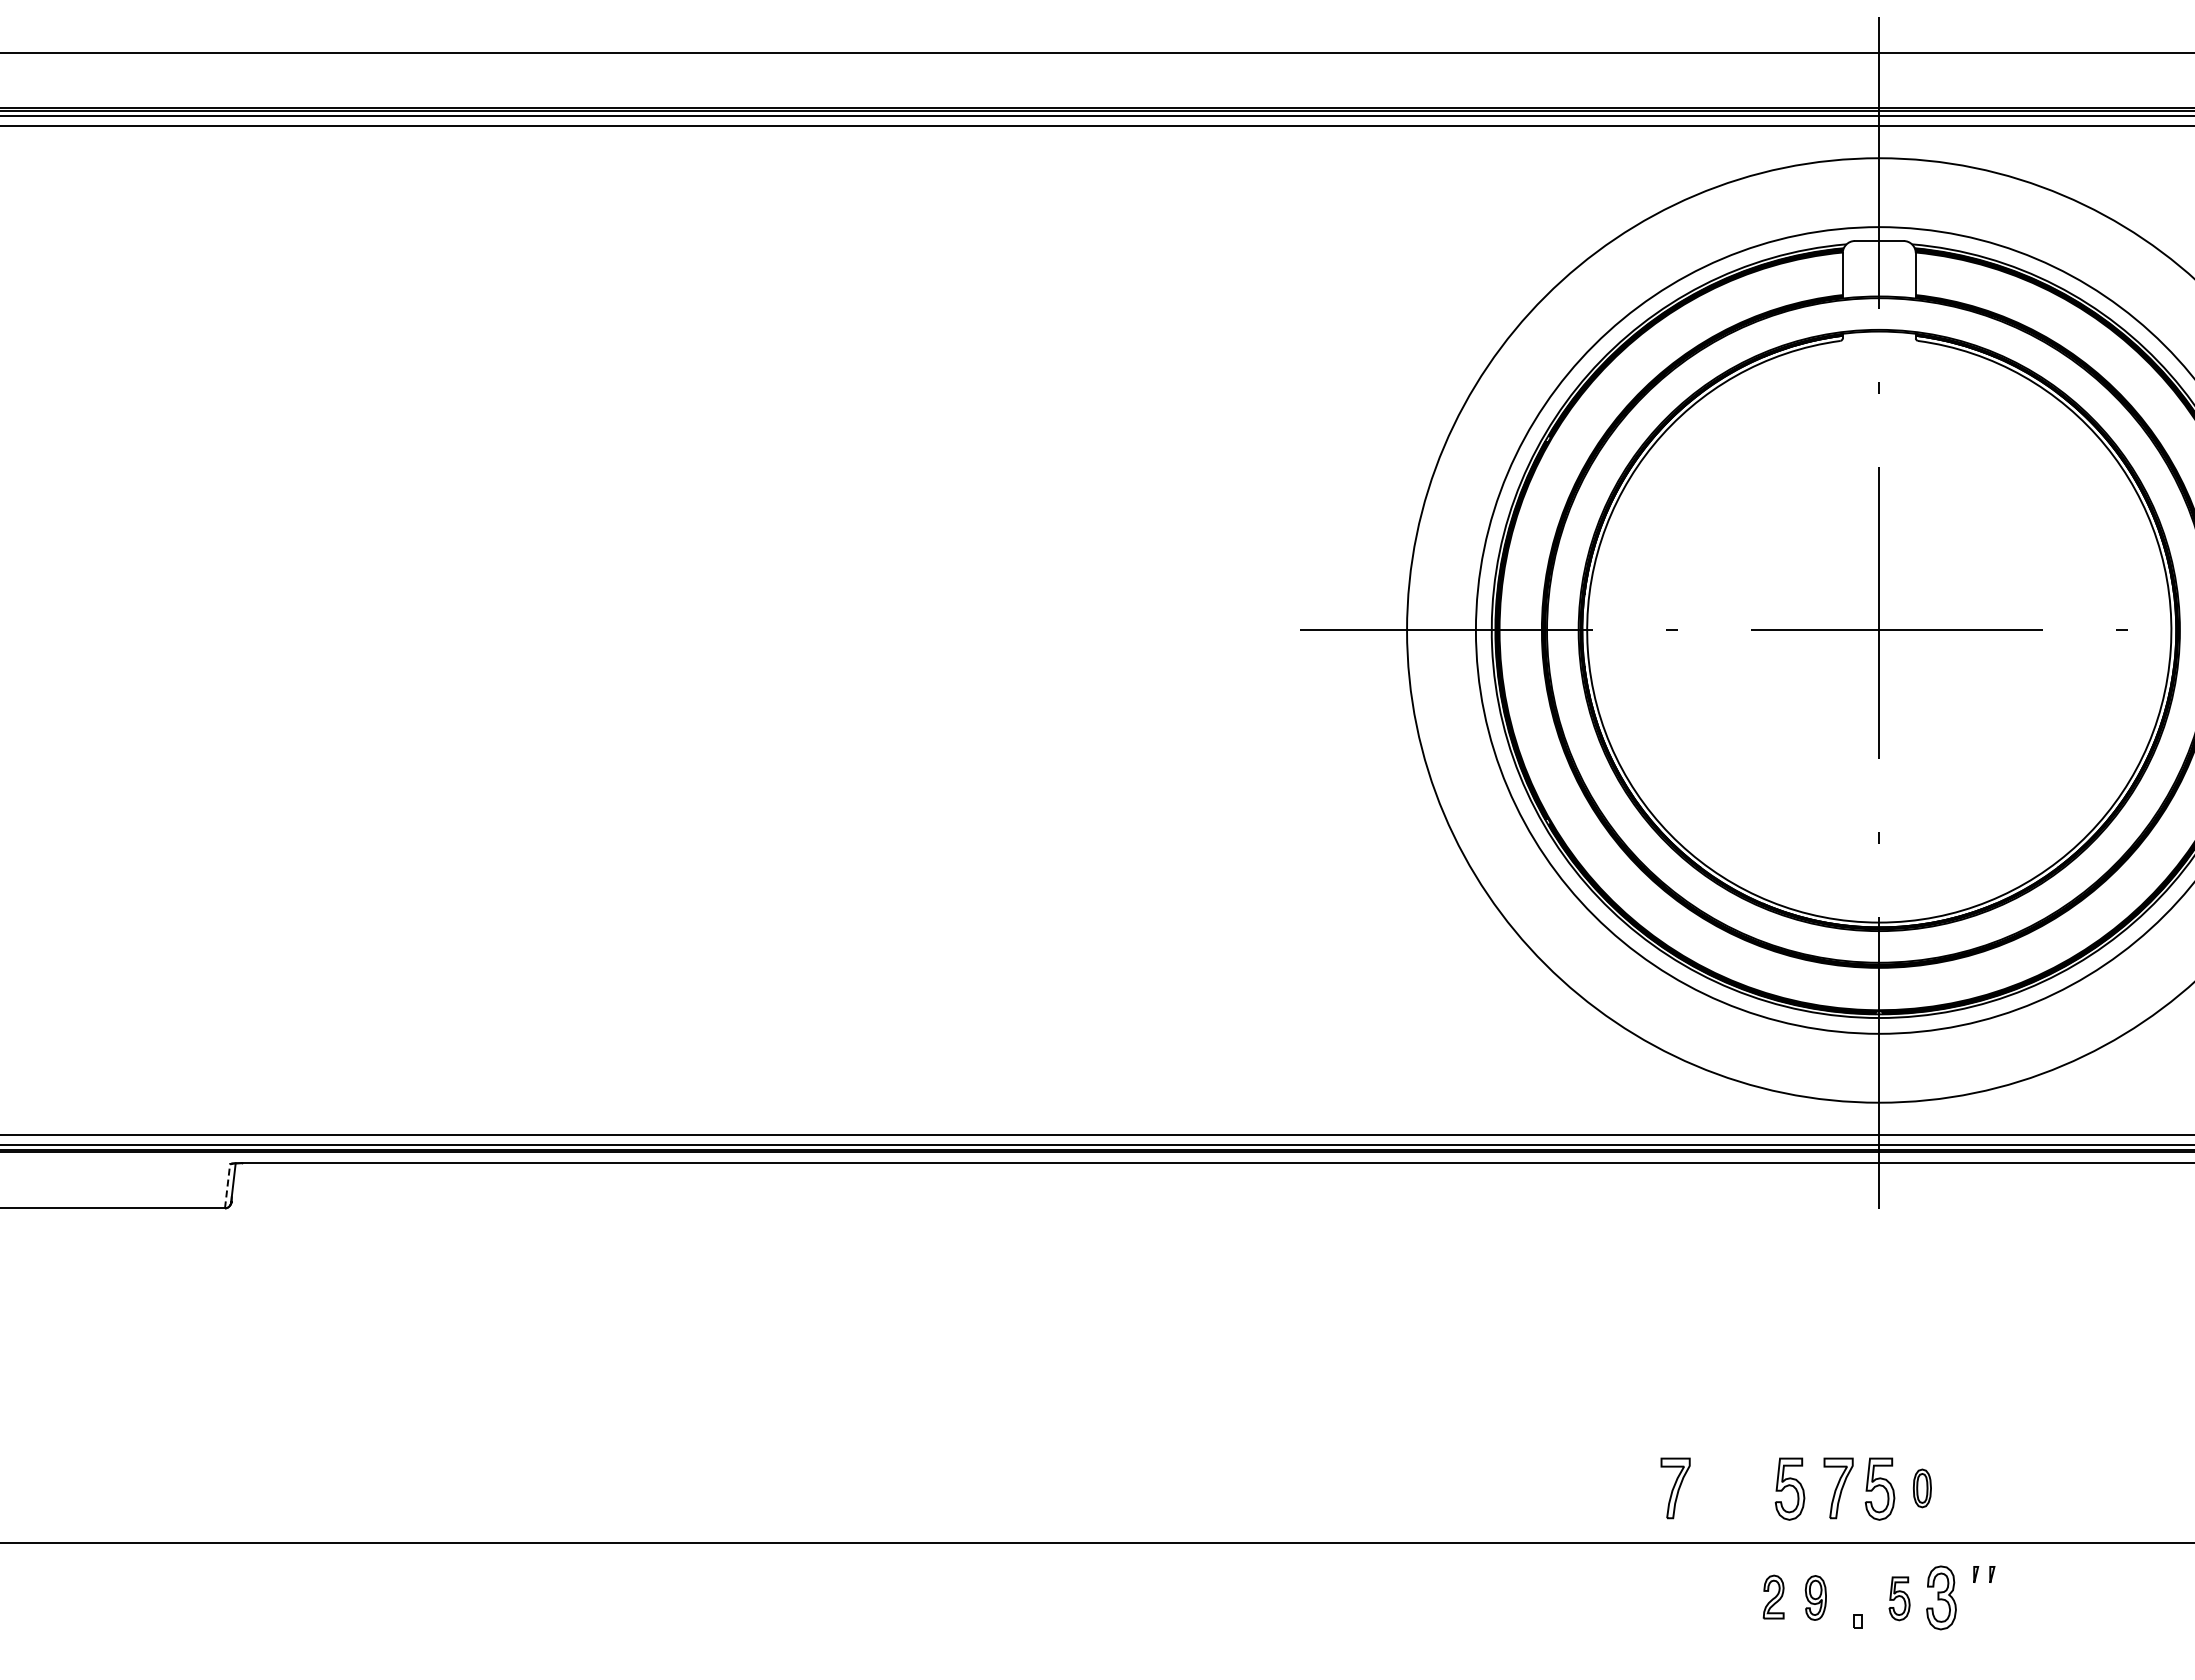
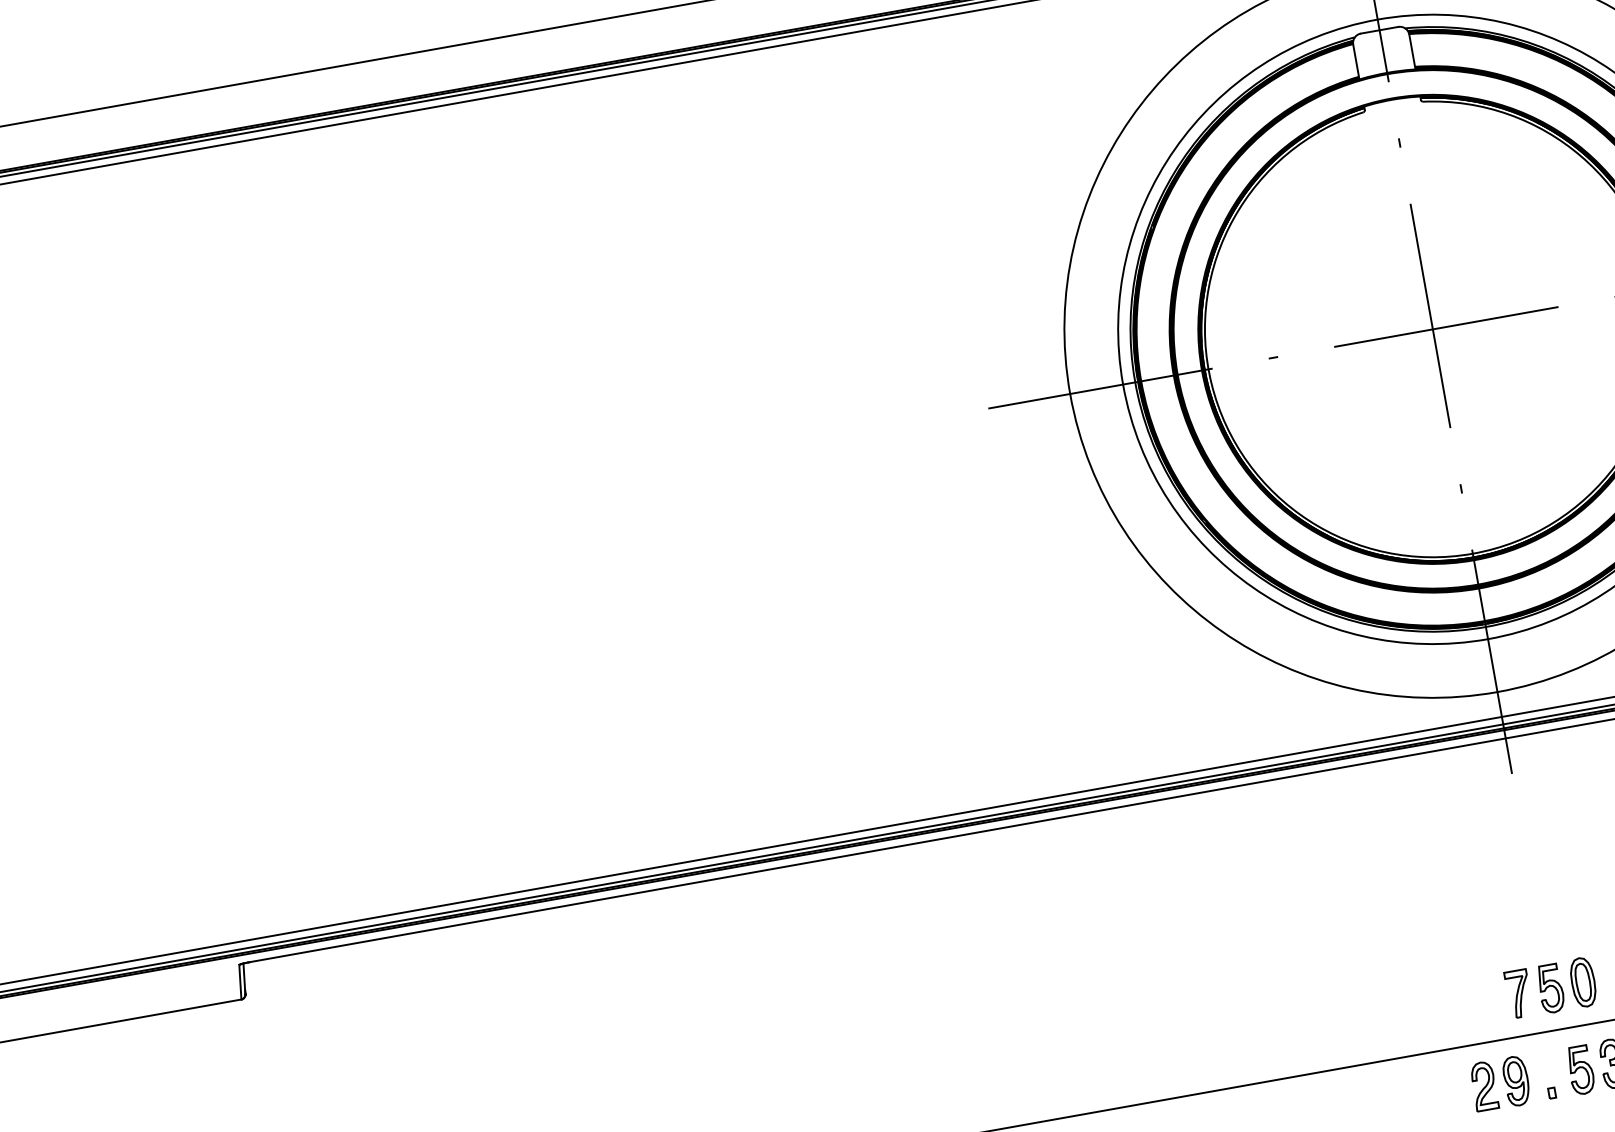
line: (227, 1185) -> (240, 981), dashed -> solid
part: (1675, 1488) -> (1393, 1016), removed
part: (1789, 1488) -> (1481, 1000), removed
part: (1922, 1488) -> (1583, 982), size x1.67
part: (1773, 1596) -> (1483, 1085), size x1.43
part: (1815, 1597) -> (1516, 1080), size x1.43
part: (1899, 1598) -> (1580, 1070), size x1.43

